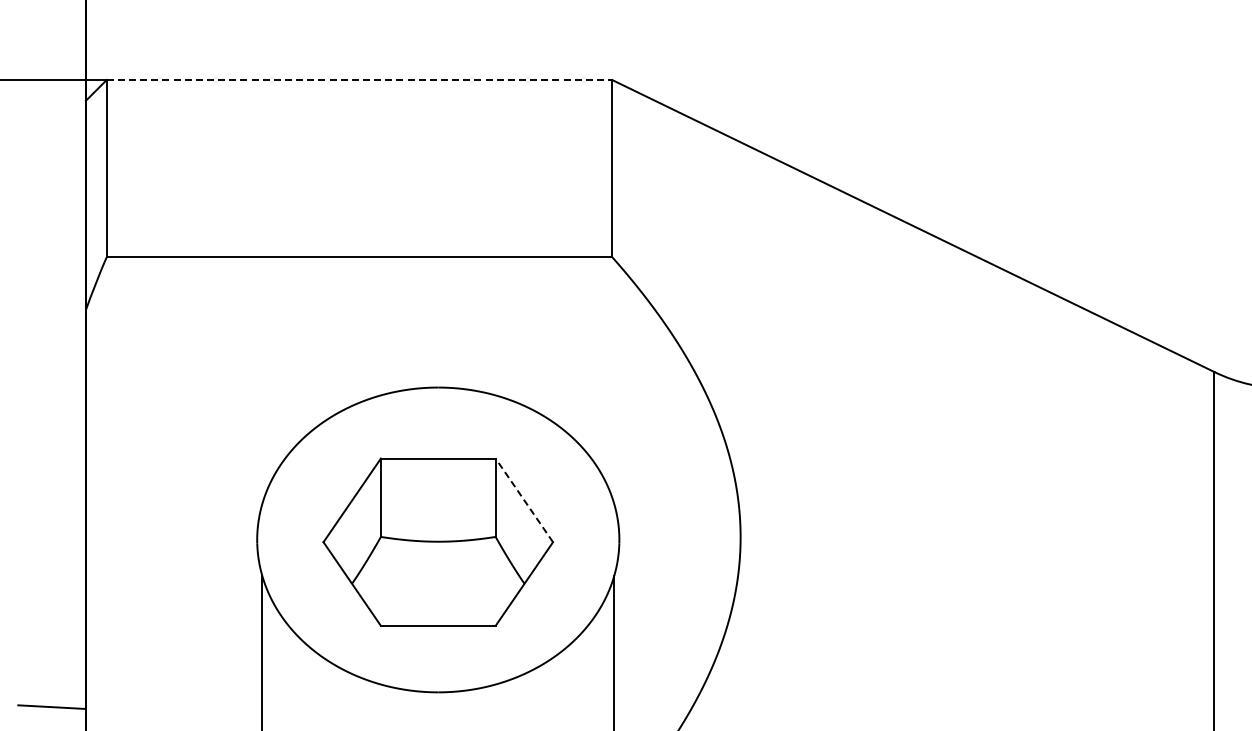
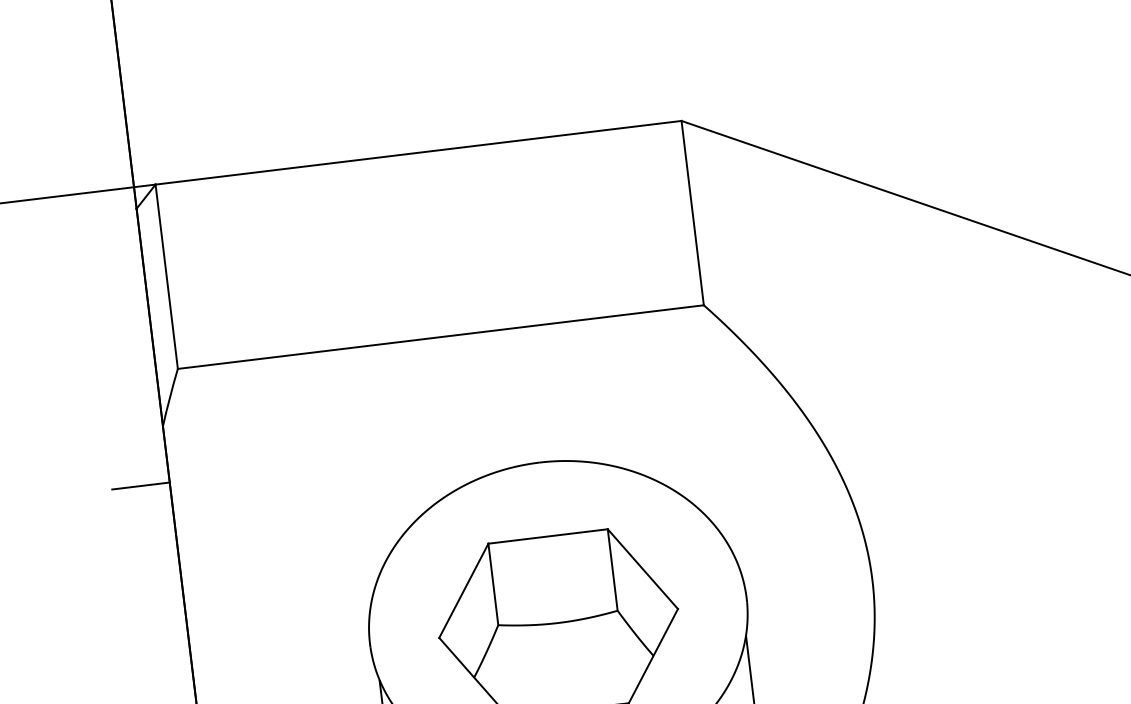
line: (359, 80) -> (418, 153), dashed -> solid
line: (57, 364) -> (140, 486), added
line: (524, 500) -> (643, 569), dashed -> solid

